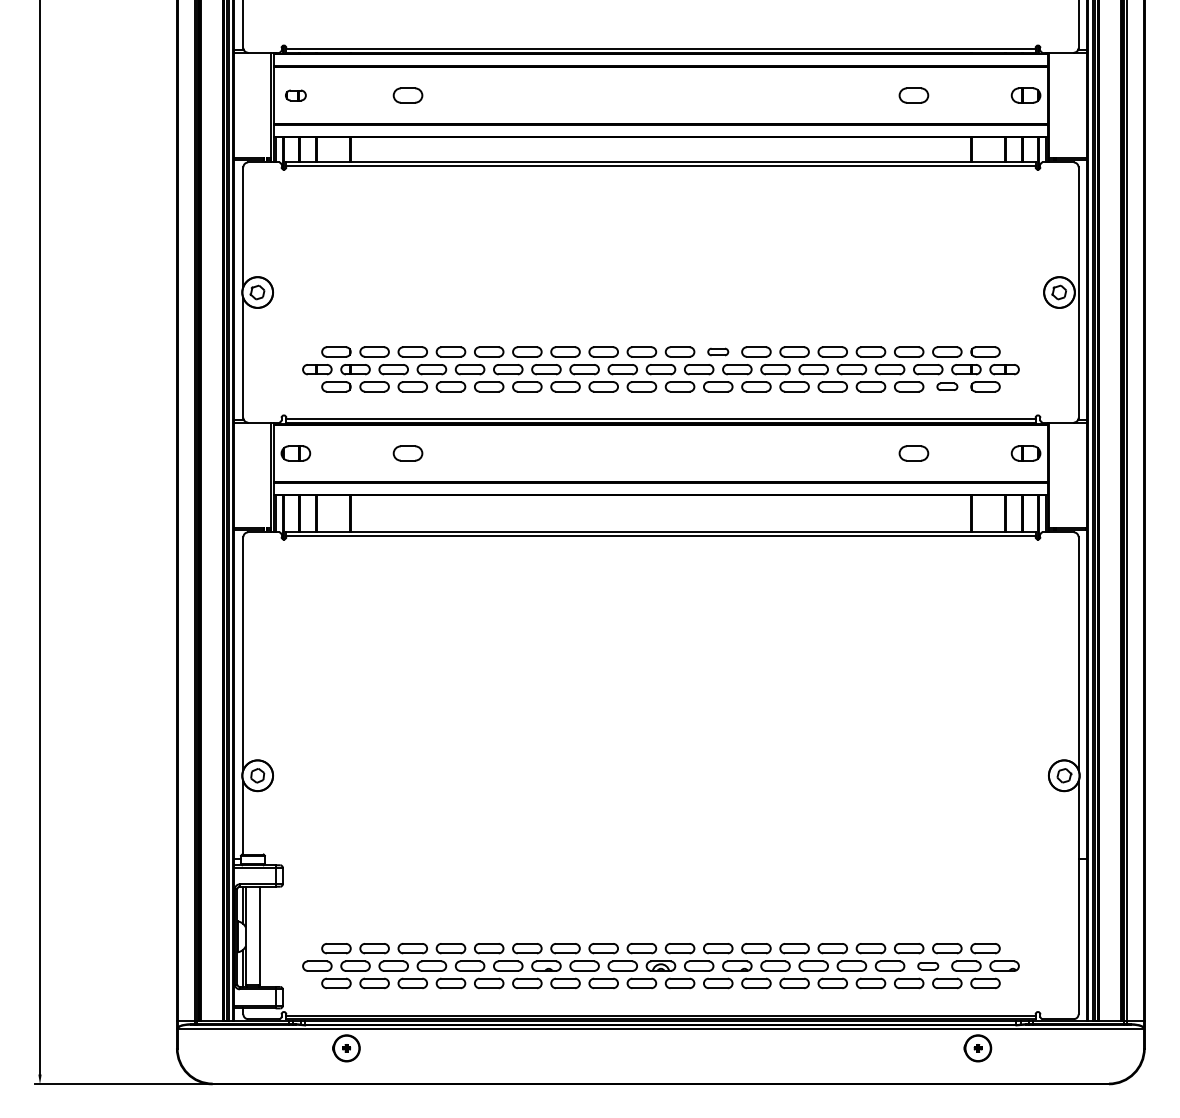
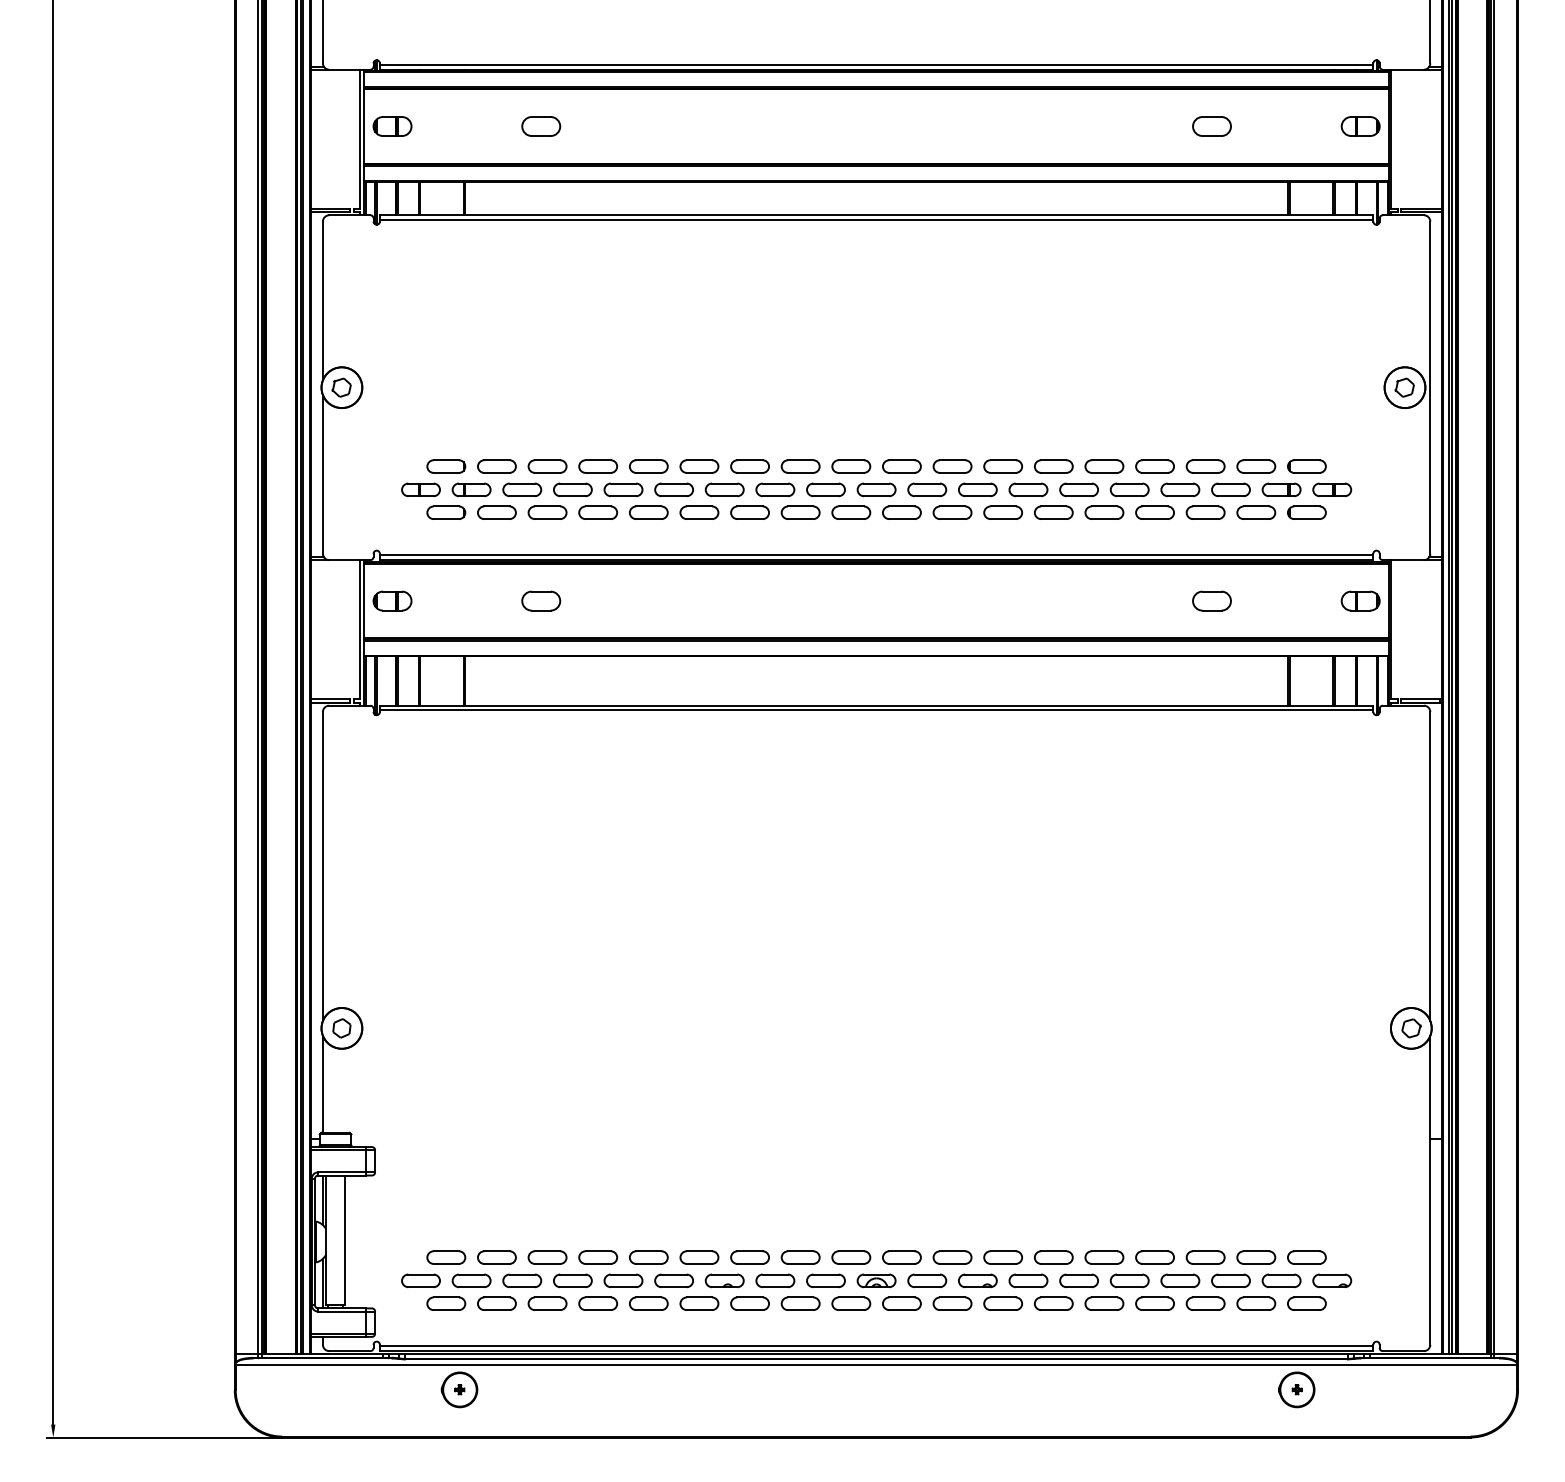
part: (295, 95) -> (392, 126), size x1.43
part: (718, 351) -> (952, 466), size x1.43
part: (947, 386) -> (1256, 512), size x1.43
part: (927, 965) -> (1230, 1280), size x1.43

